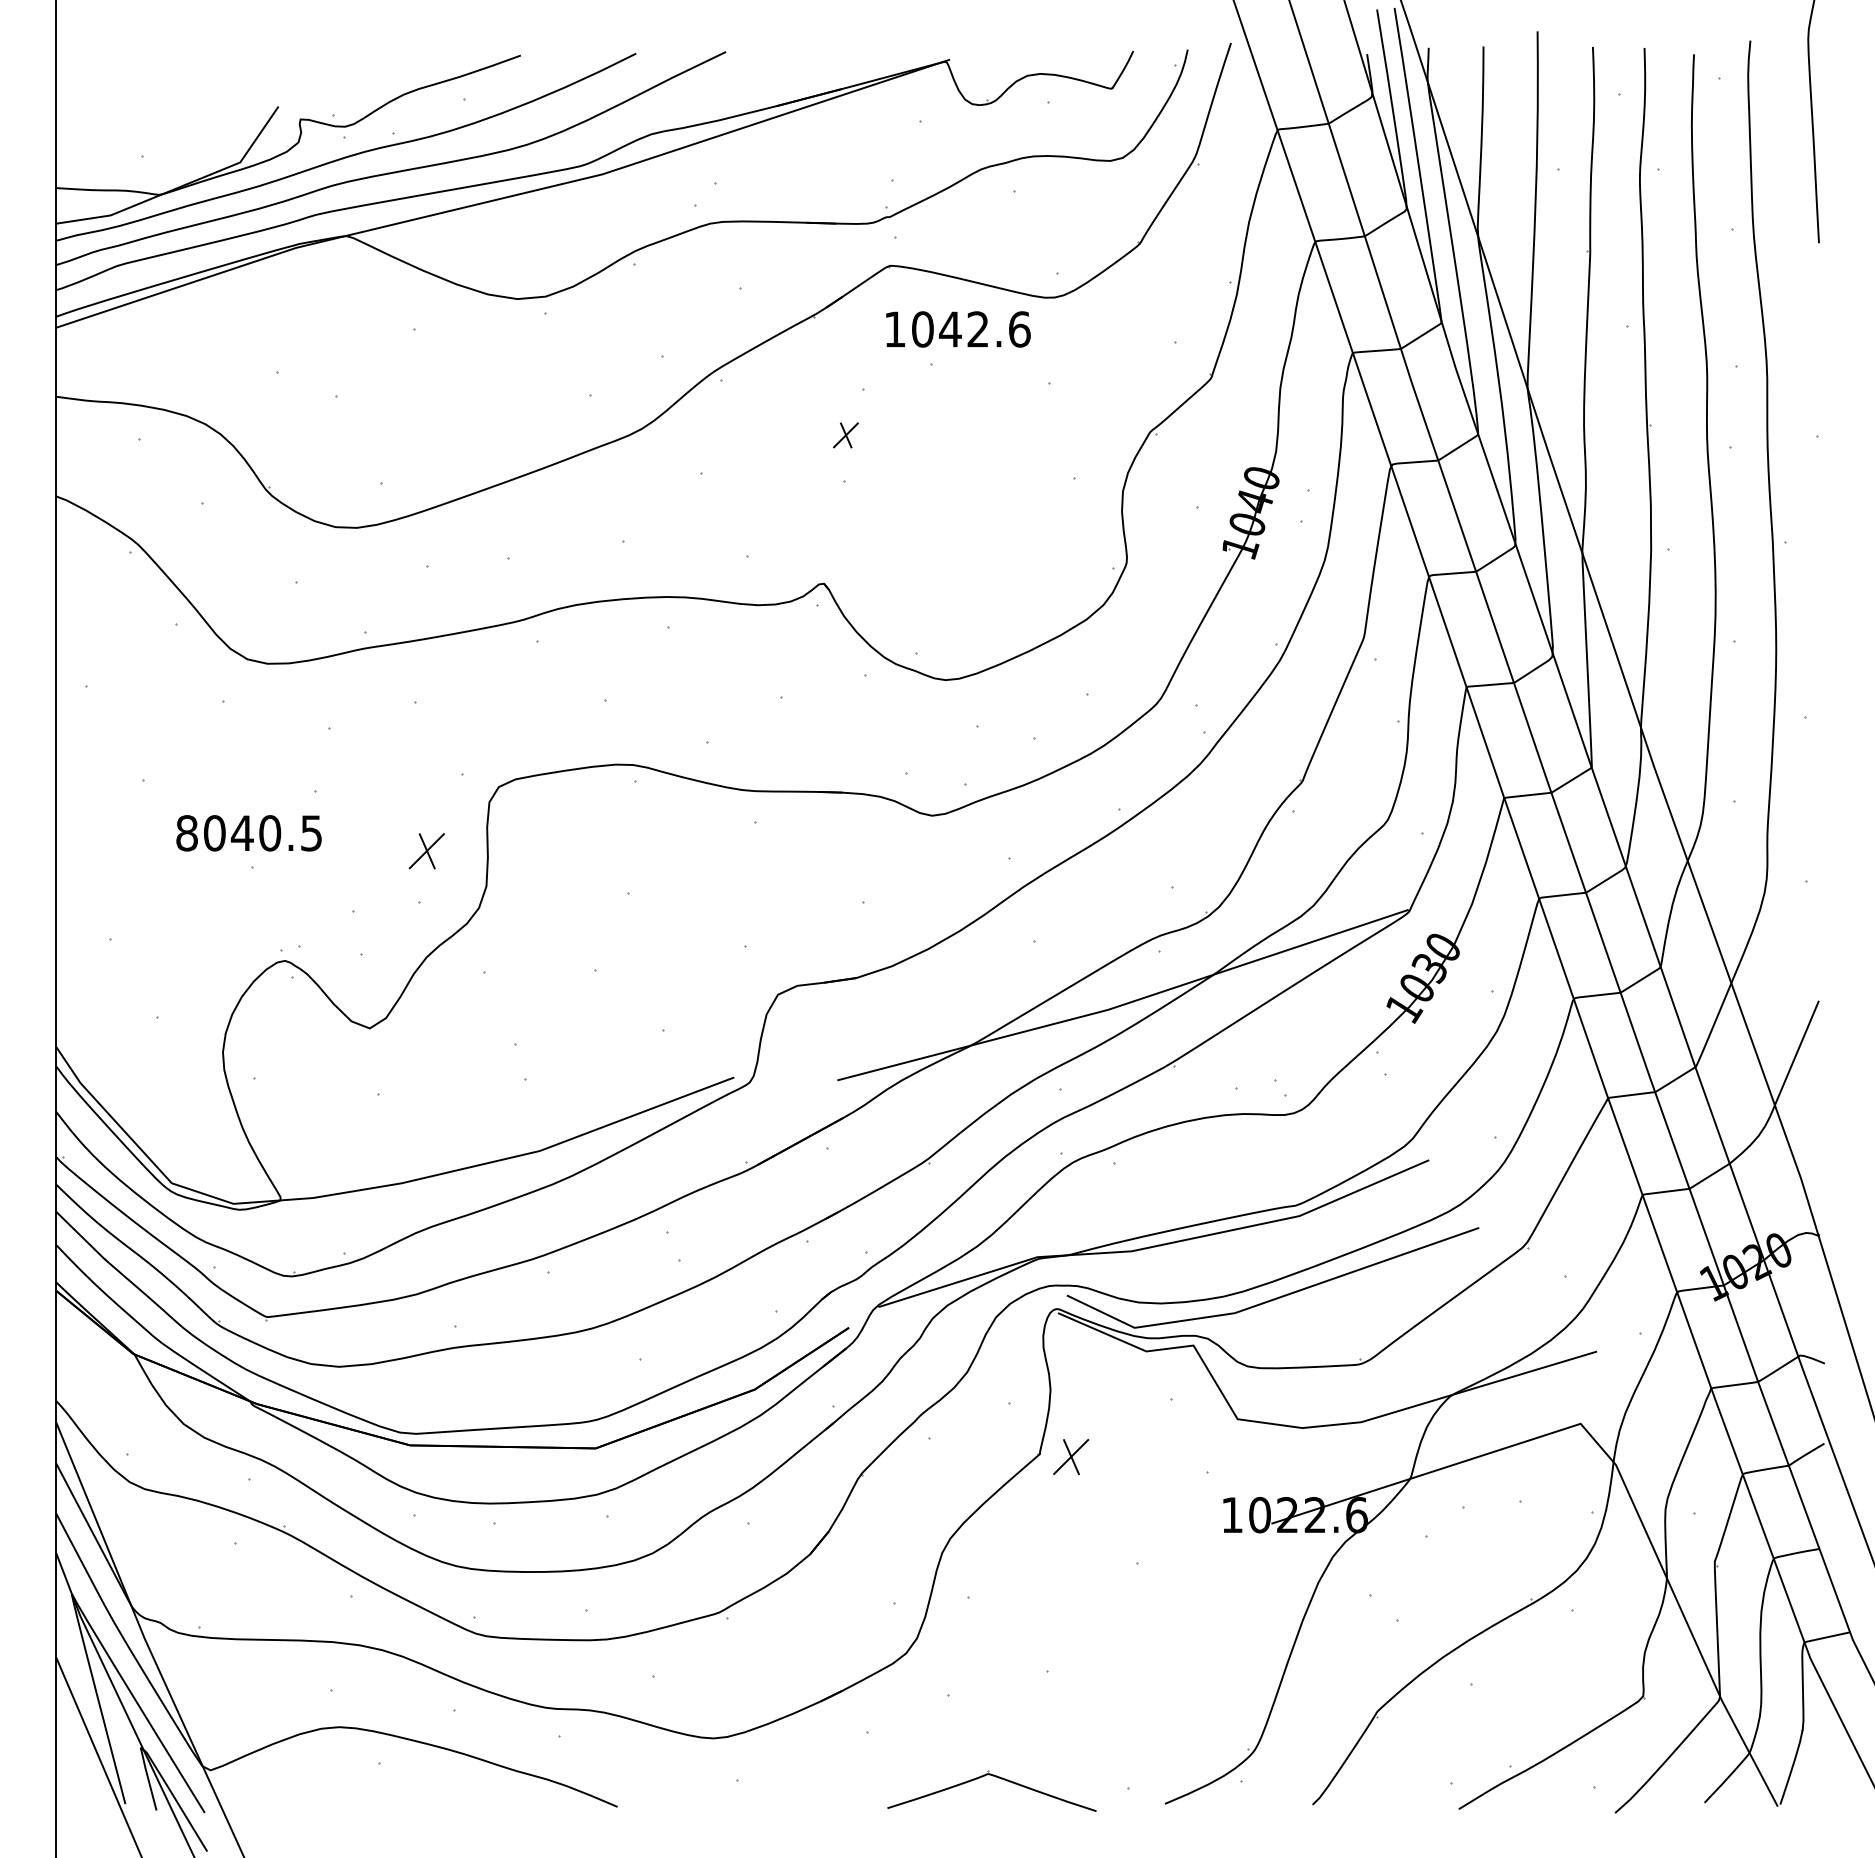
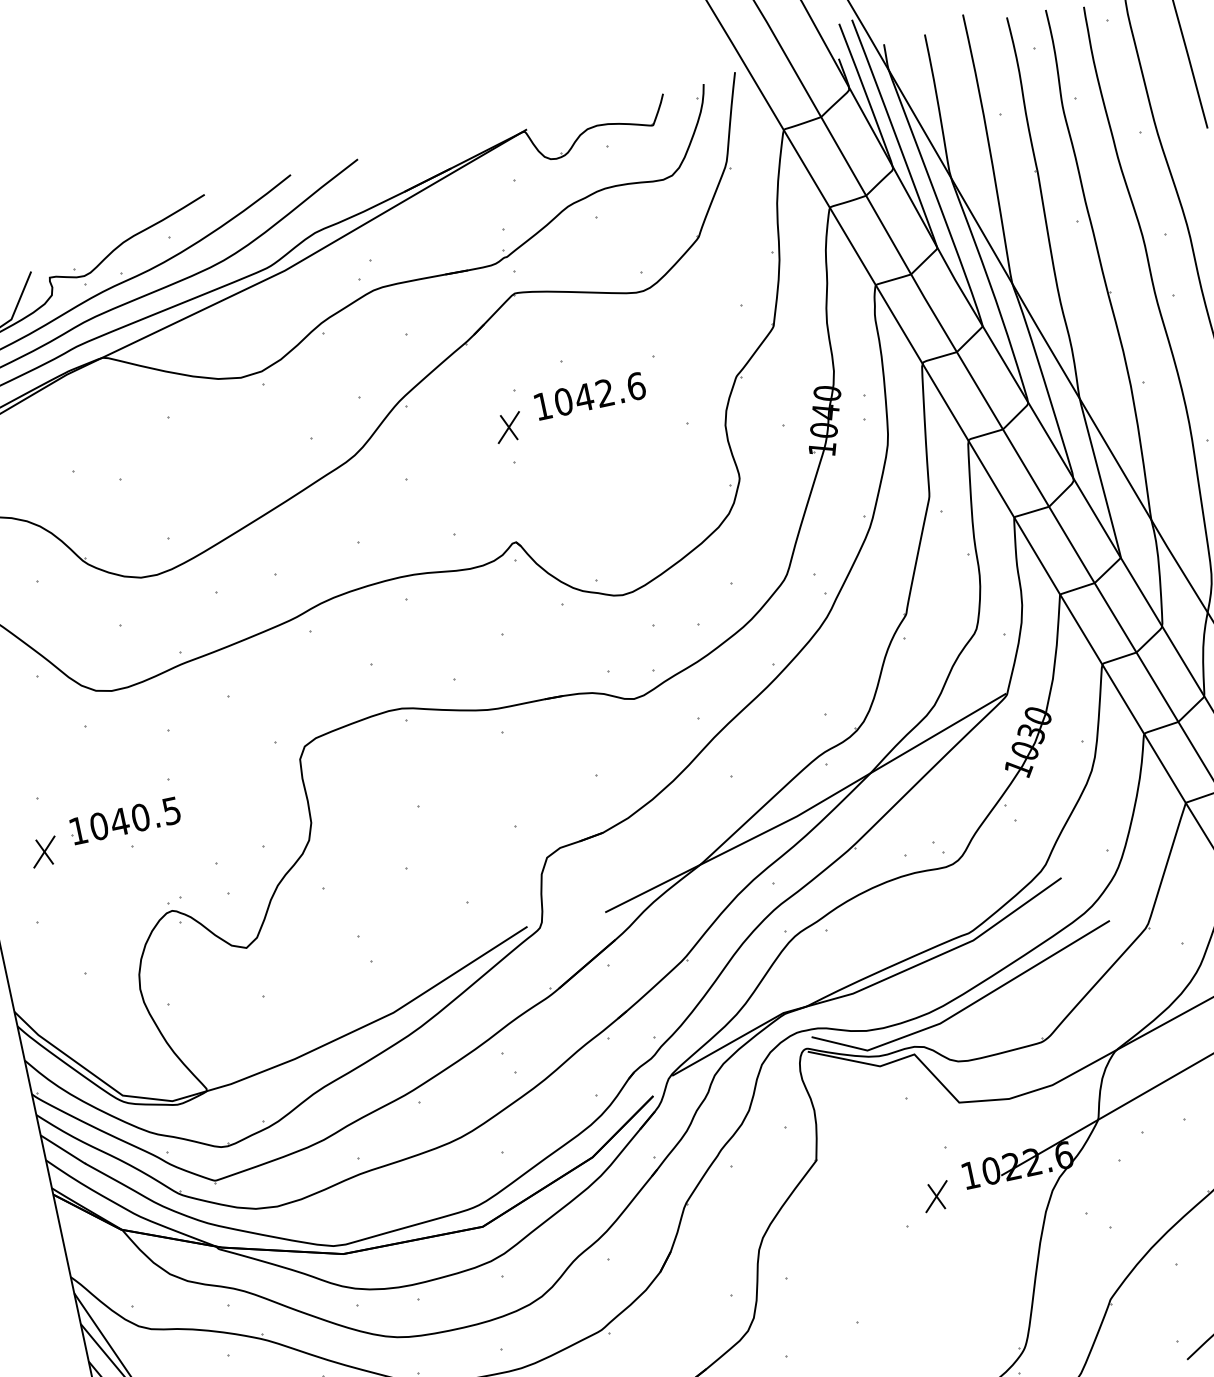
text: (958, 329) -> (590, 396), moved
part: (845, 435) -> (508, 427), size x1.43
text: (186, 833) -> (78, 831), 8040.5 -> 1040.5
part: (426, 851) -> (44, 852), moved
part: (1071, 1457) -> (936, 1196), moved

